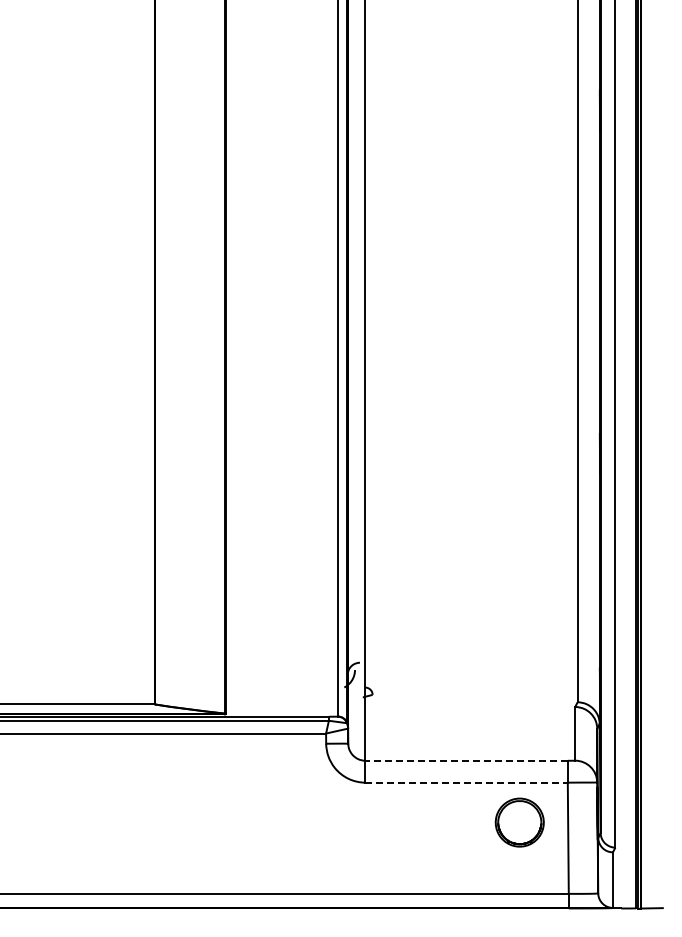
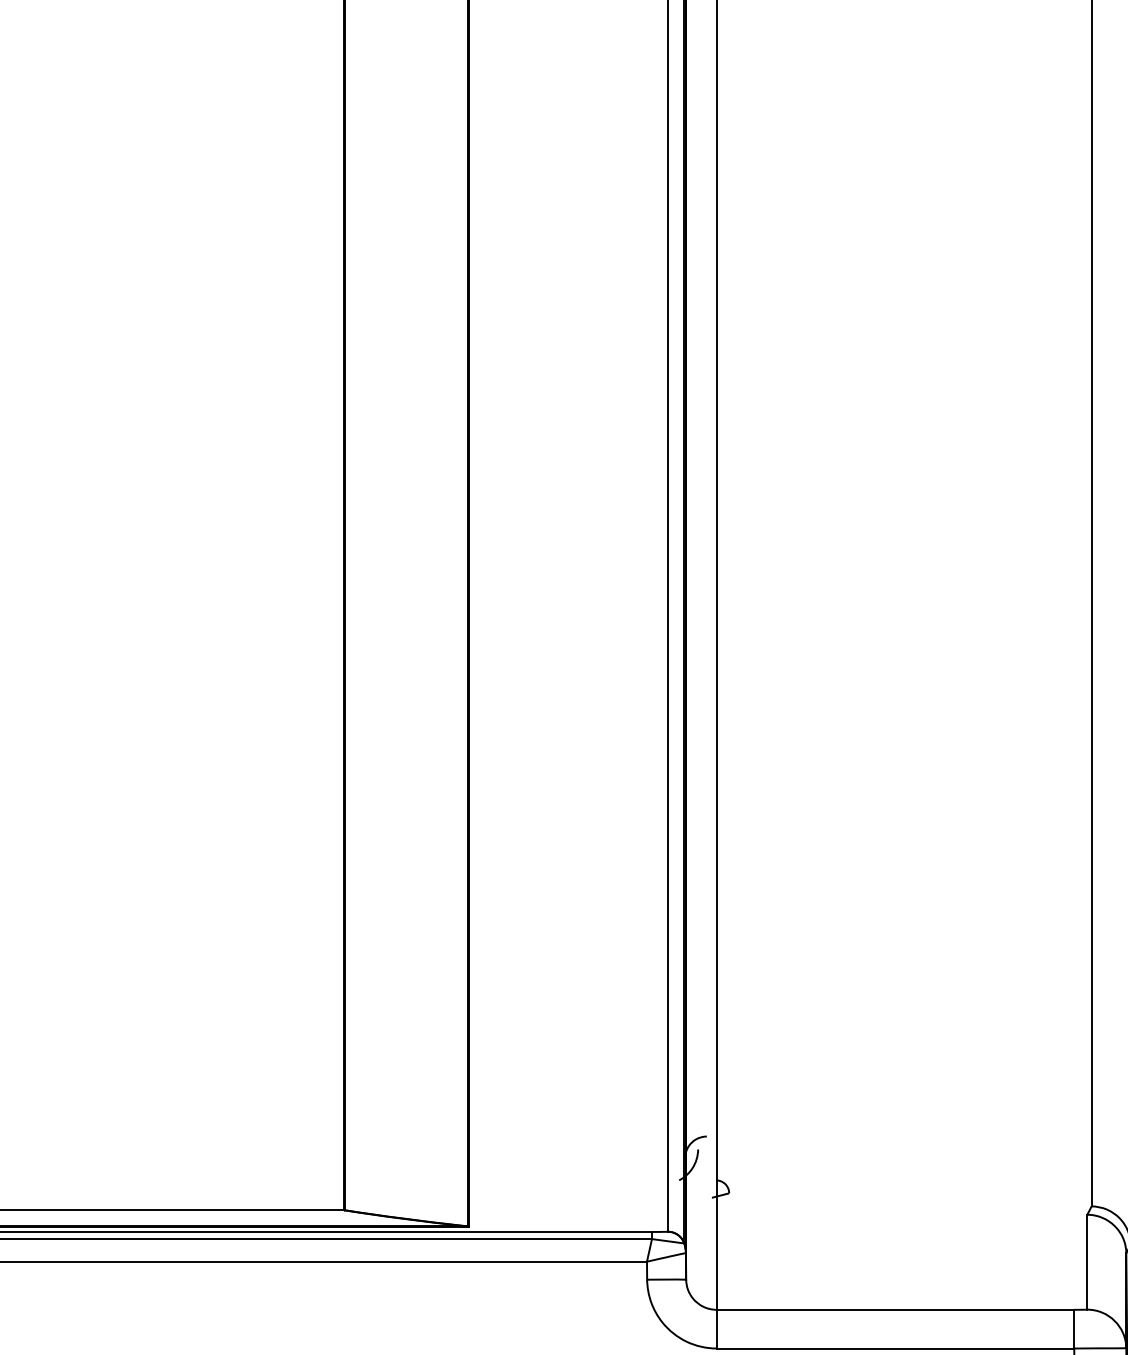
line: (466, 760) -> (895, 1309), dashed -> solid
line: (467, 782) -> (896, 1348), dashed -> solid

